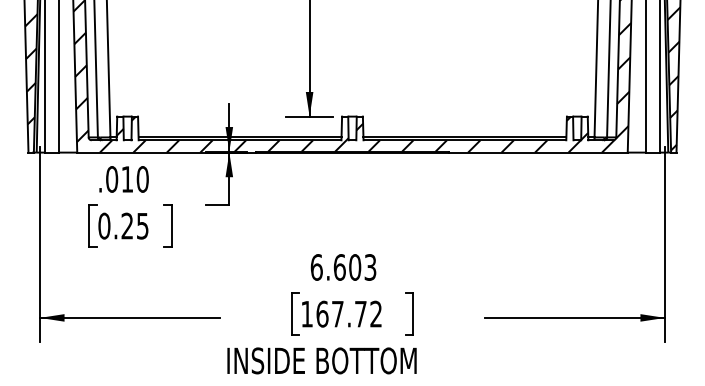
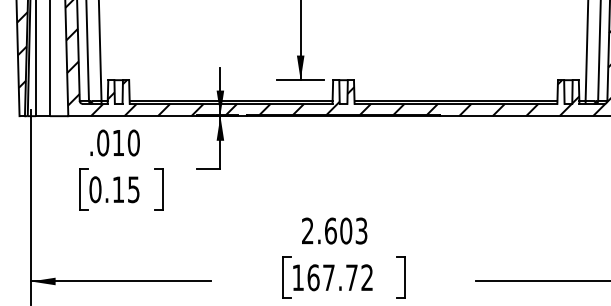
text: (126, 225) -> (117, 189), 0.25 -> 0.15
text: (316, 267) -> (307, 231), 6.603 -> 2.603

